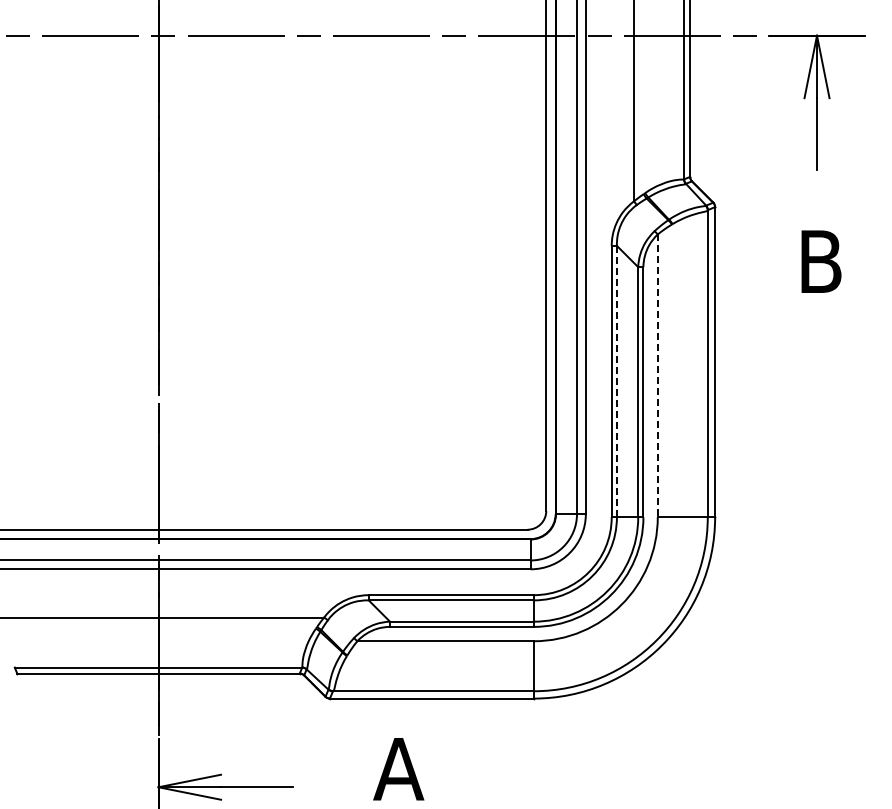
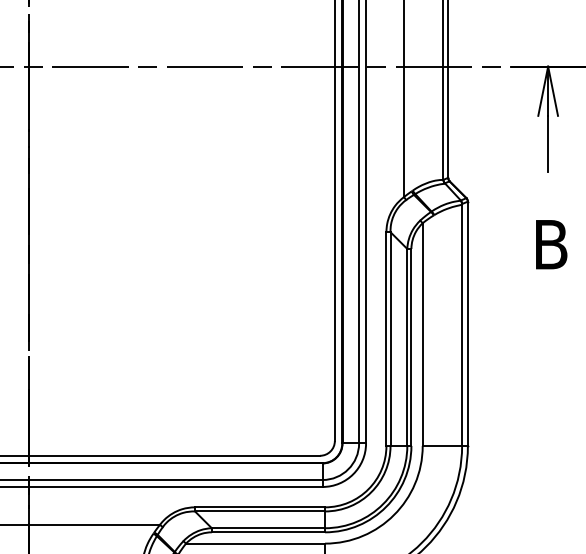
line: (657, 376) -> (422, 335), dashed -> solid
line: (616, 381) -> (390, 339), dashed -> solid

